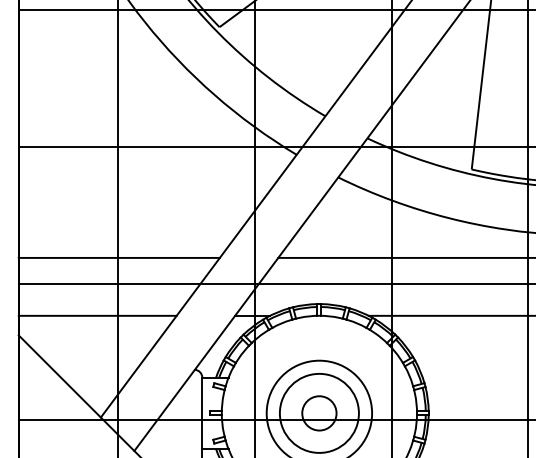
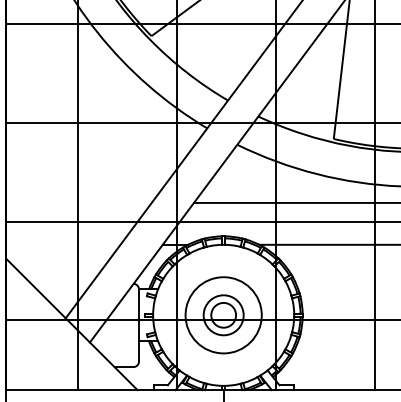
line: (118, 257) -> (78, 202), removed
line: (97, 315) -> (63, 244), removed
circle: (319, 412) -> (223, 314), size x0.7

